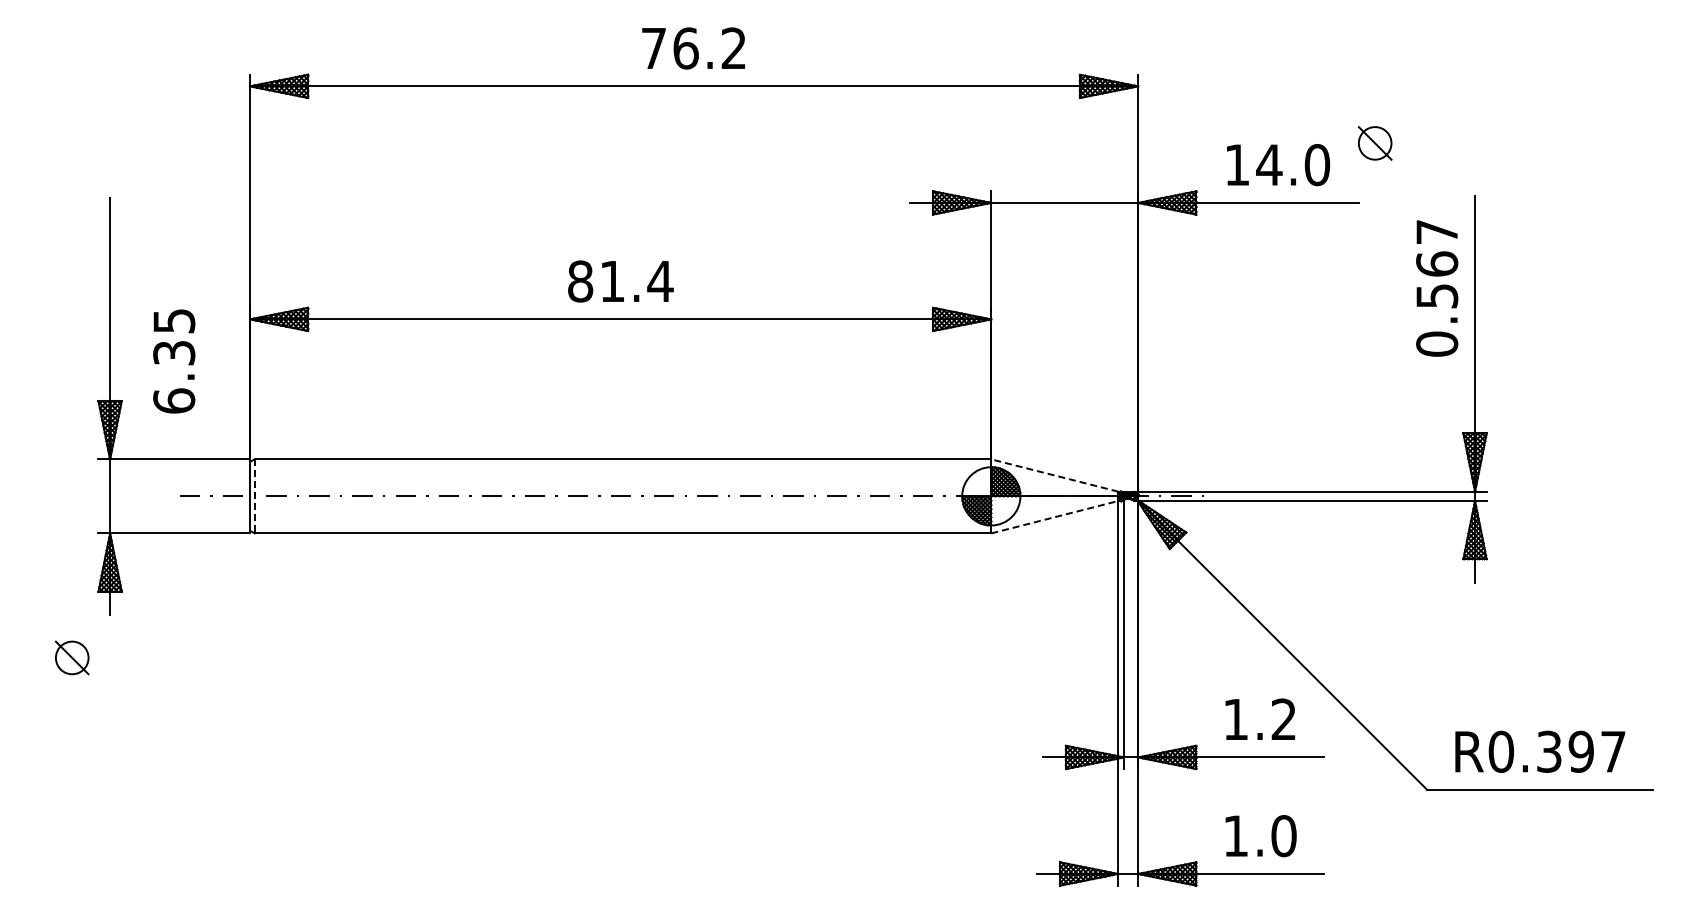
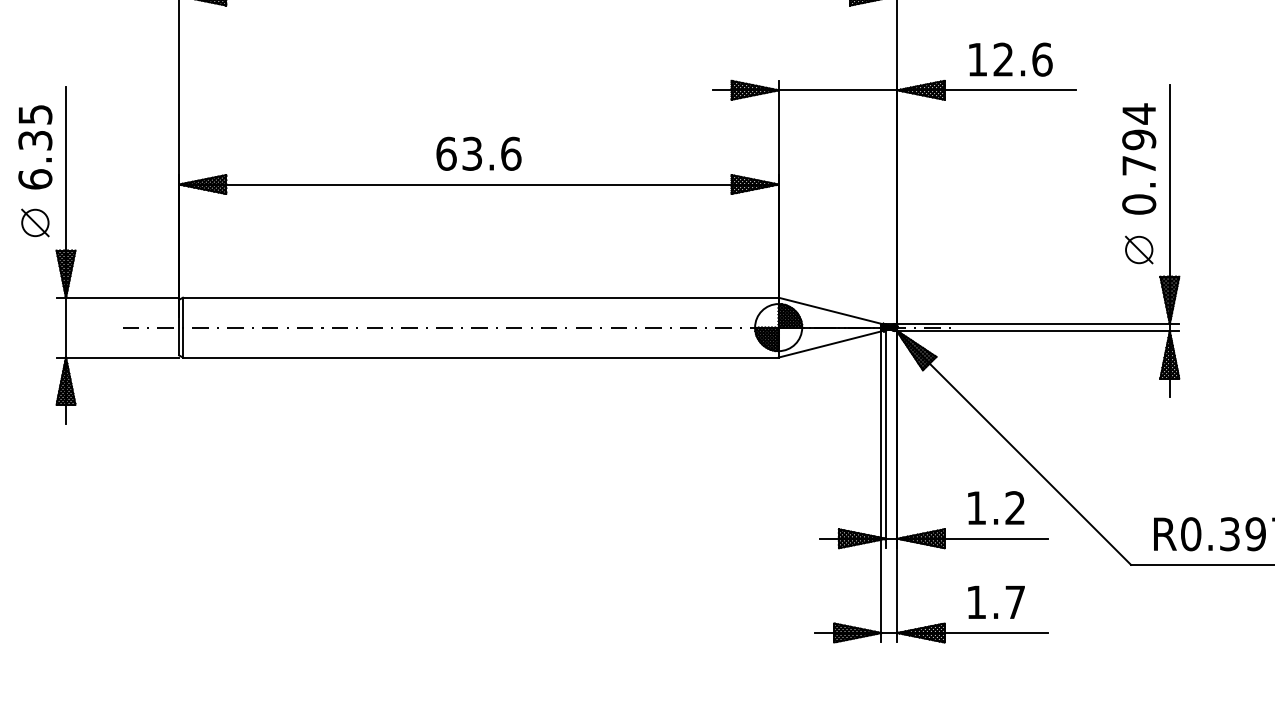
part: (1374, 143) -> (1138, 250), moved
text: (1293, 165) -> (1023, 60), 14.0 -> 12.6
text: (1437, 263) -> (1139, 139), 0.567 -> 0.794
text: (620, 281) -> (478, 153), 81.4 -> 63.6
text: (174, 361) -> (35, 147), moved
line: (1054, 475) -> (829, 310), dashed -> solid
line: (254, 496) -> (182, 327), dashed -> solid
line: (1054, 517) -> (829, 344), dashed -> solid
part: (71, 657) -> (34, 222), moved
text: (1283, 836) -> (1014, 602), 1.0 -> 1.7

